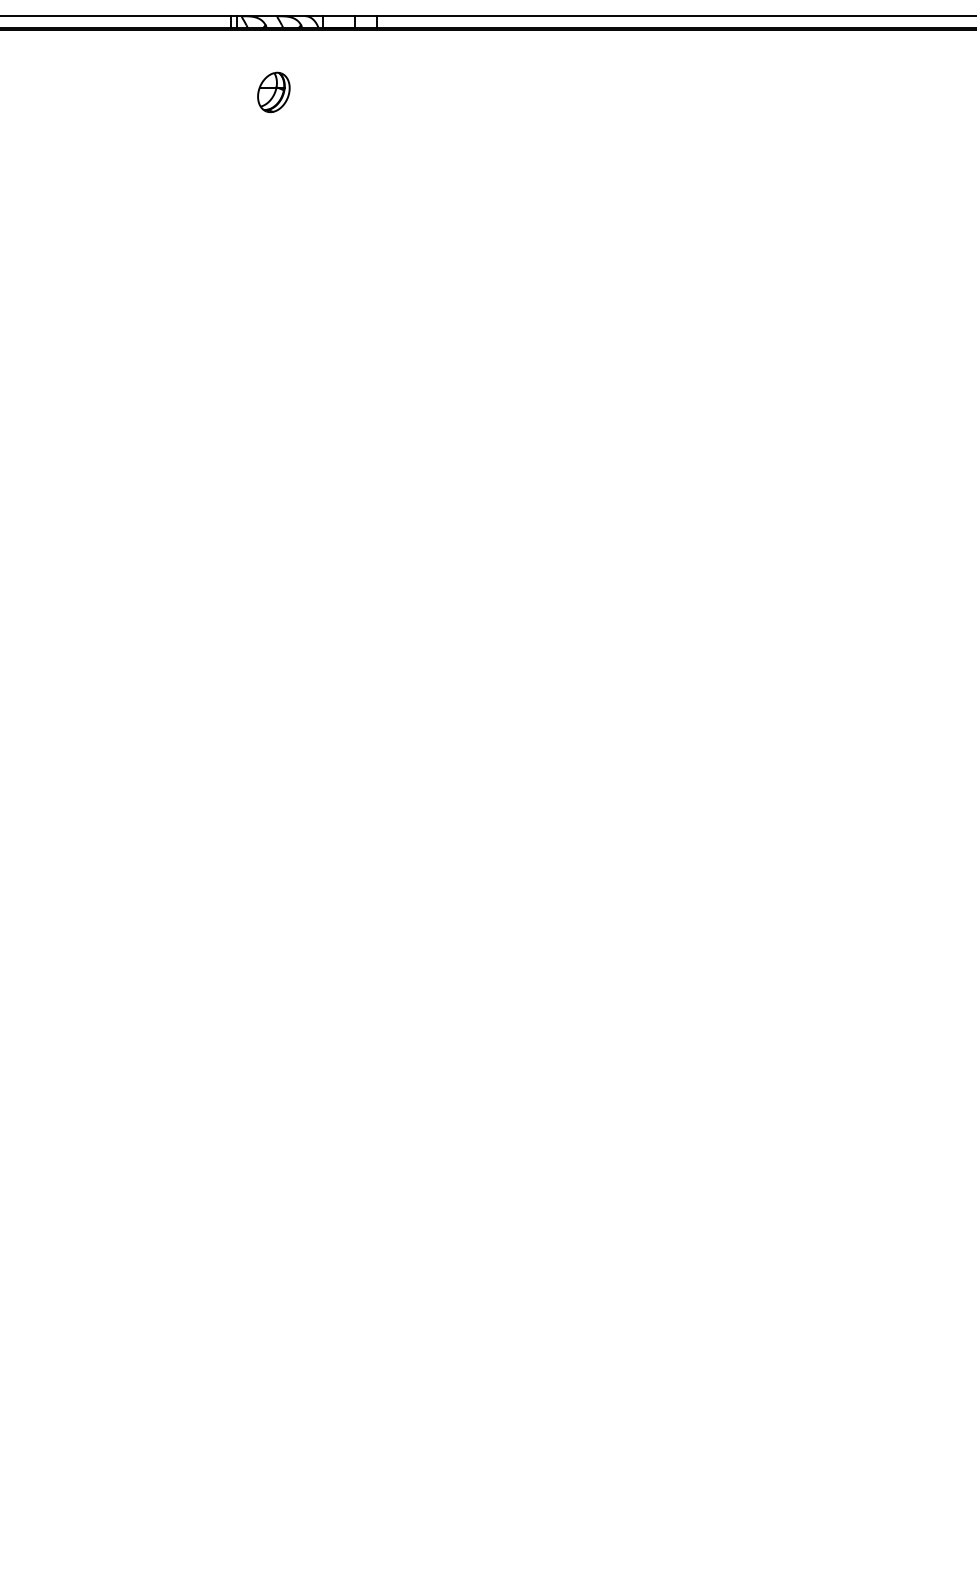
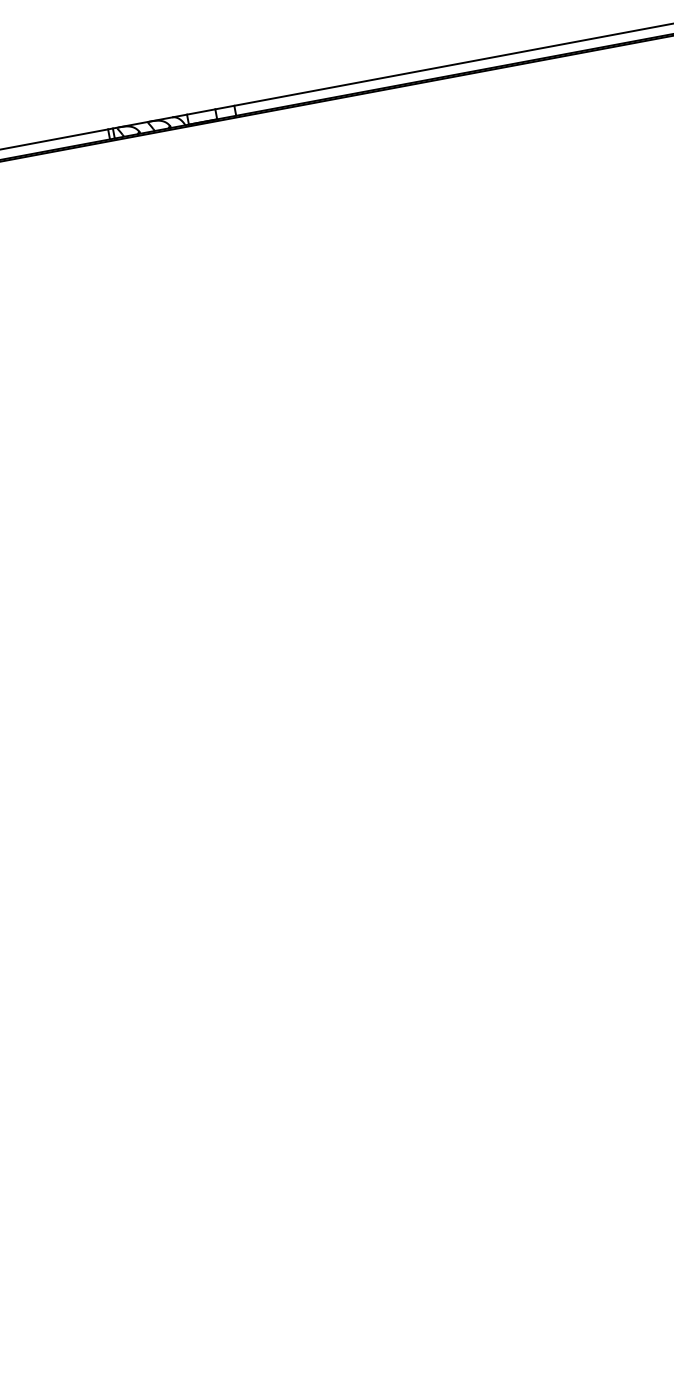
part: (273, 92) -> (156, 188), removed

